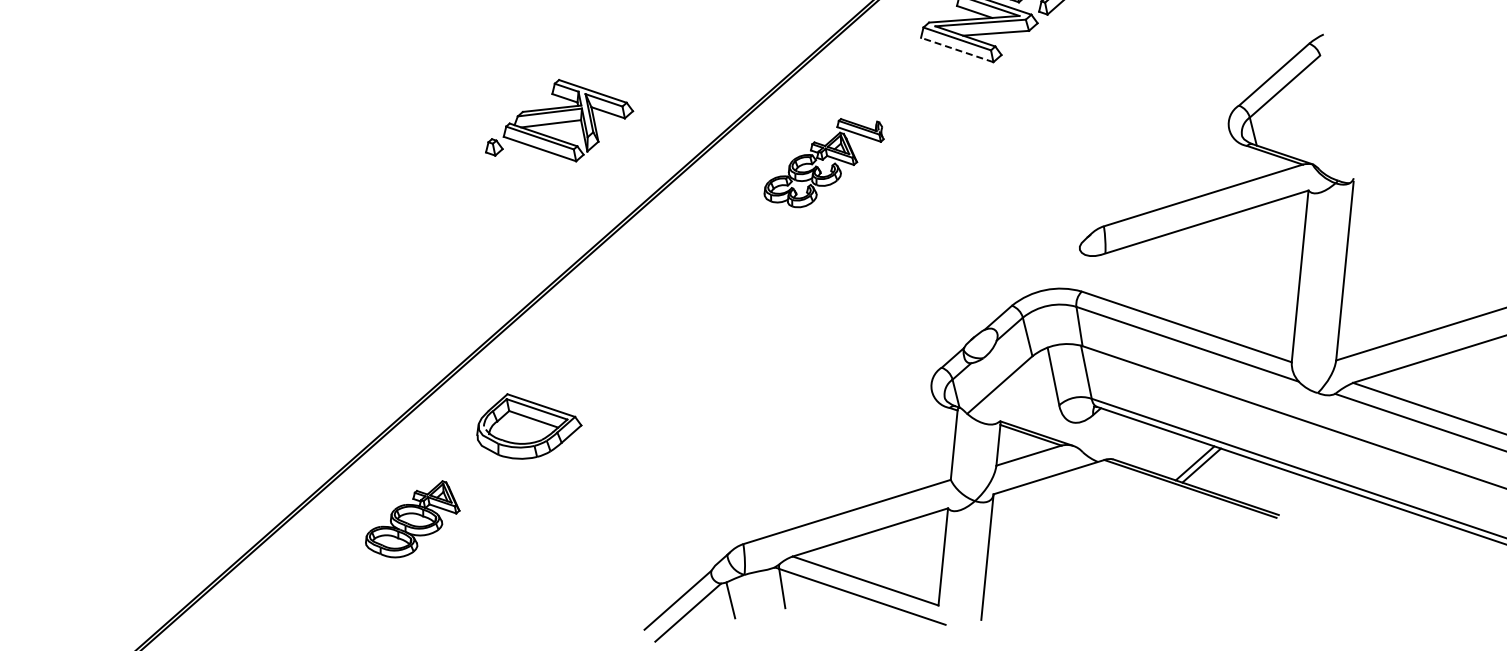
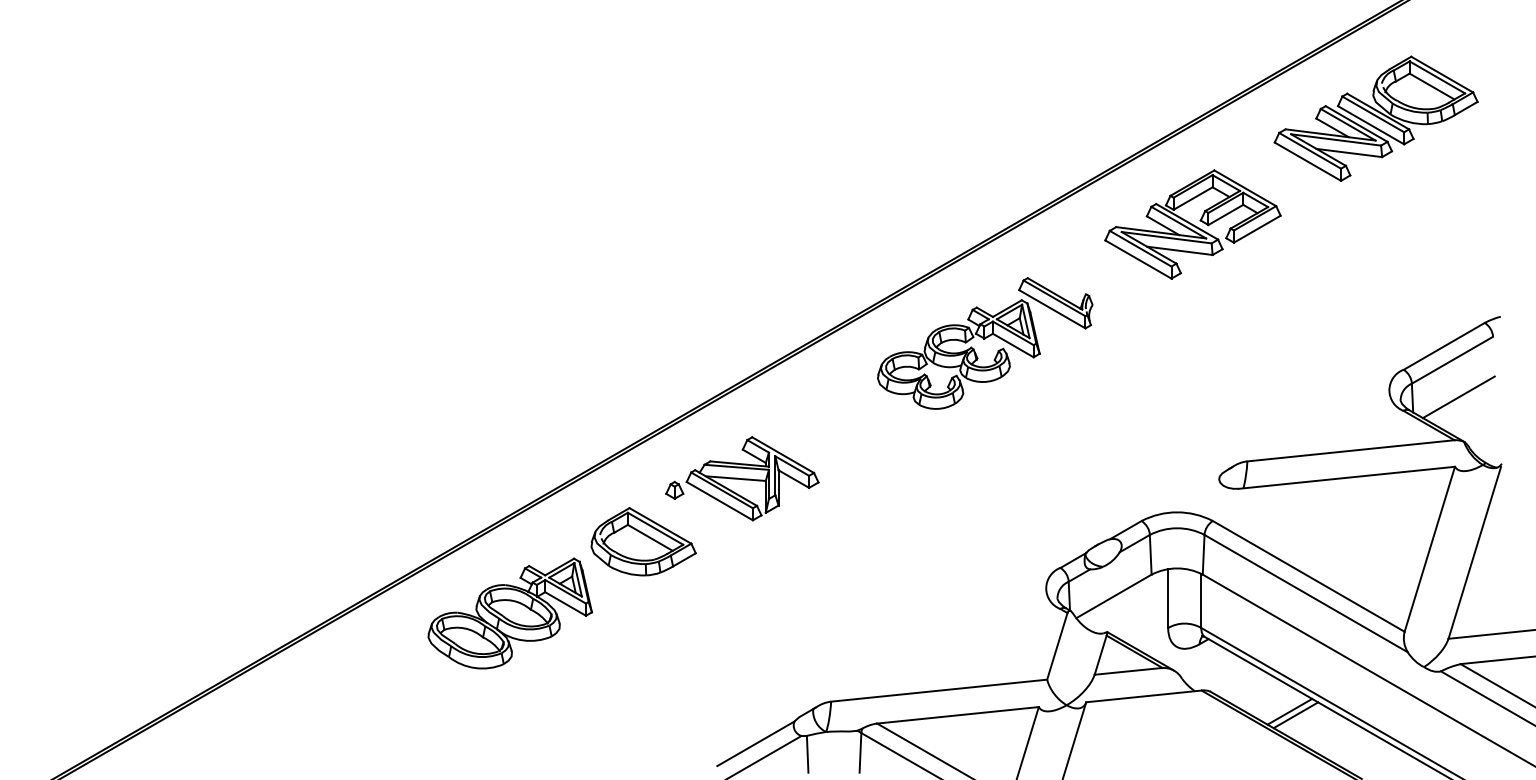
line: (957, 49) -> (1138, 259), dashed -> solid
line: (1298, 121) -> (1458, 397), added
part: (557, 122) -> (742, 478), moved
part: (823, 162) -> (985, 343), size x1.67
part: (411, 521) -> (510, 613), size x1.67

